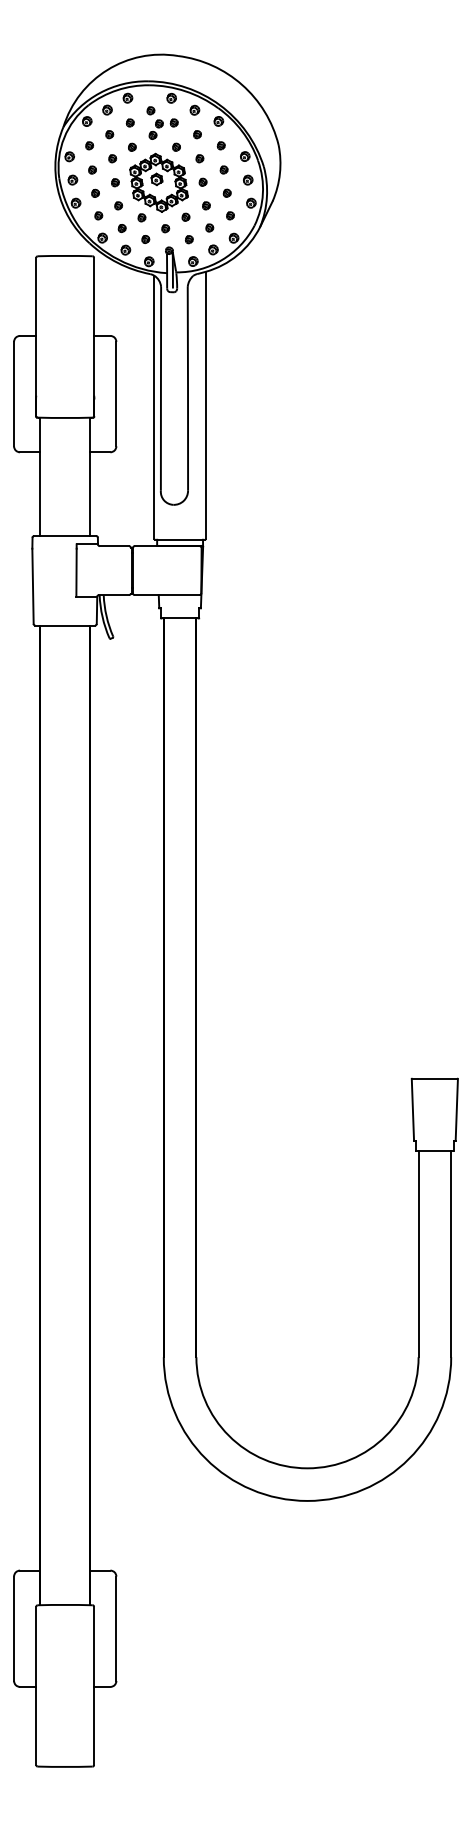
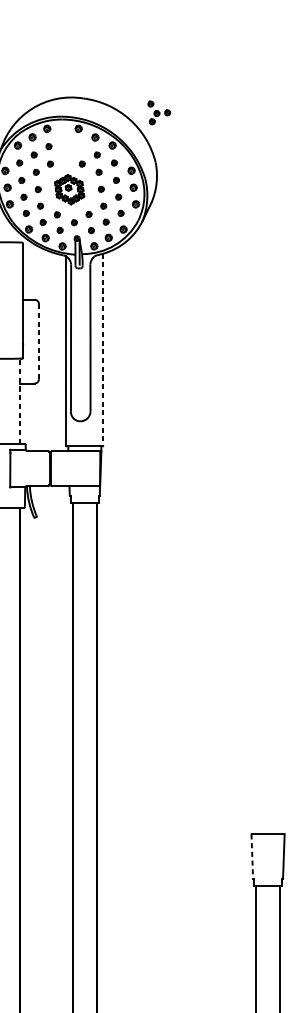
part: (162, 122) -> (159, 112), moved
part: (158, 182) -> (69, 189), size x0.7
line: (116, 394) -> (39, 341), solid -> dashed
line: (205, 405) -> (103, 349), solid -> dashed
line: (90, 476) -> (20, 400), solid -> dashed
line: (412, 1109) -> (251, 856), solid -> dashed

